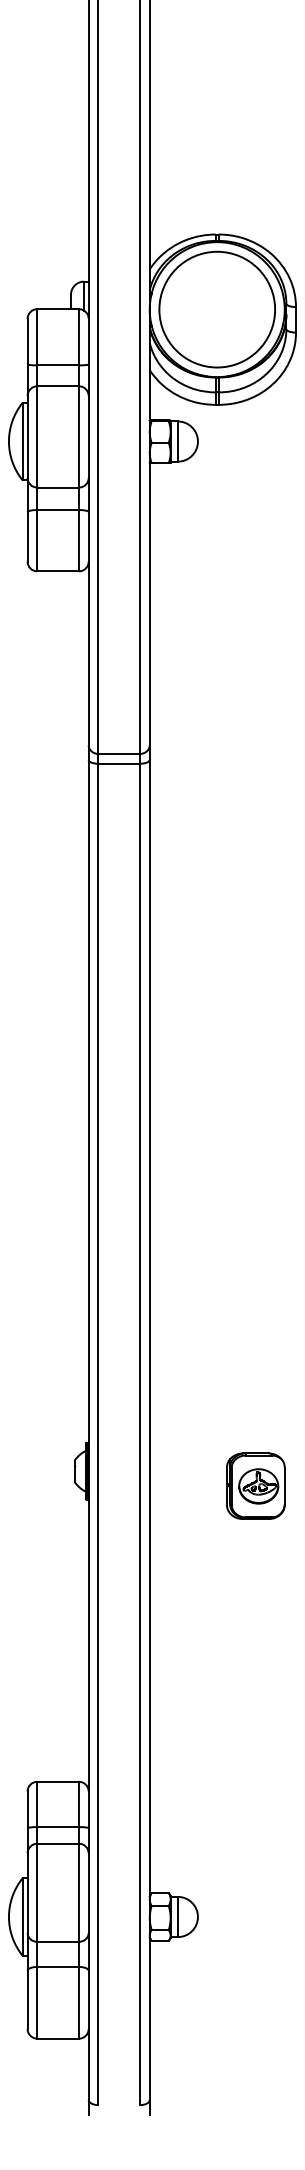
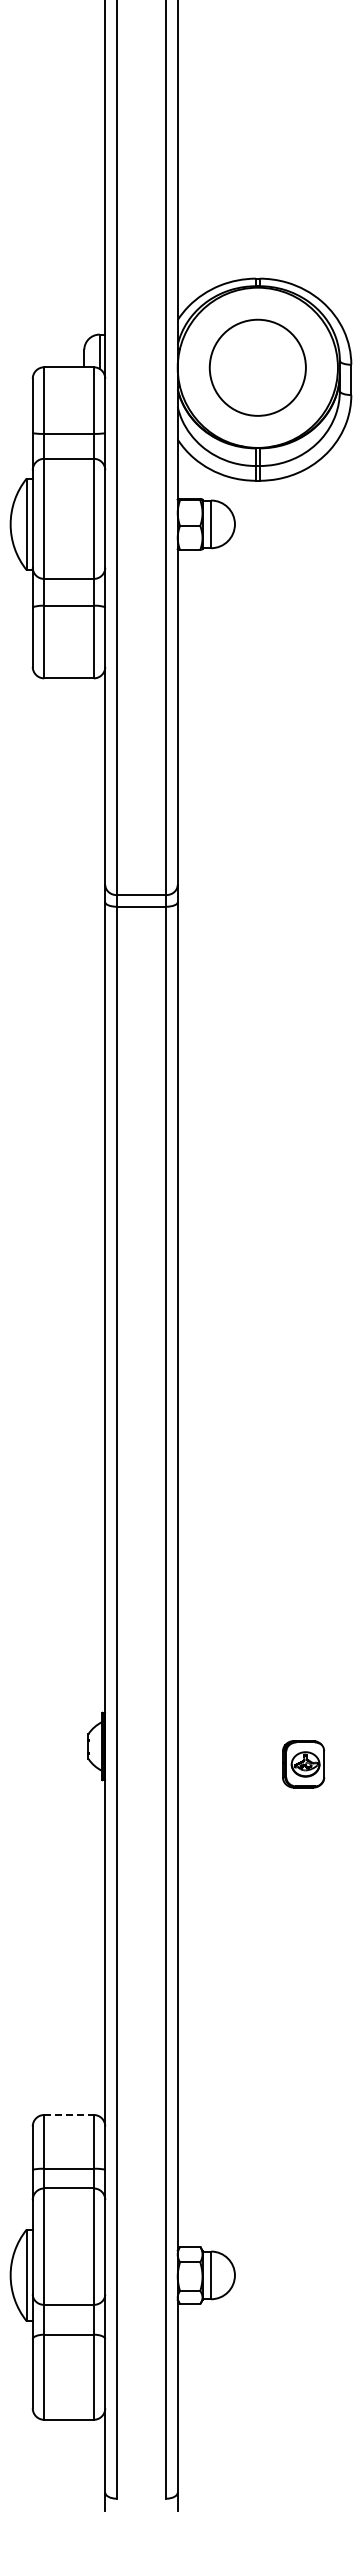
circle: (216, 309) -> (257, 367), size x0.7
part: (255, 1486) -> (303, 1764), size x0.6
line: (58, 1782) -> (69, 2115), solid -> dashed

